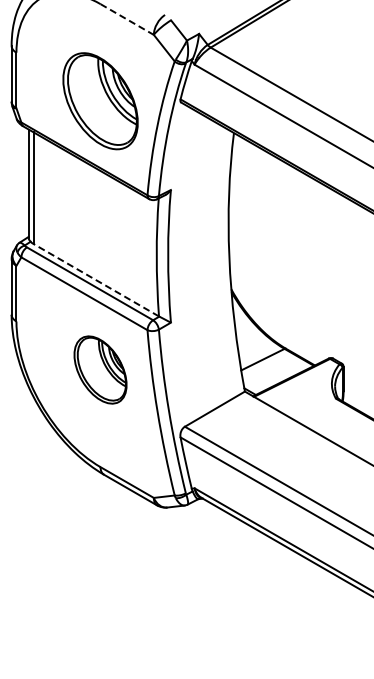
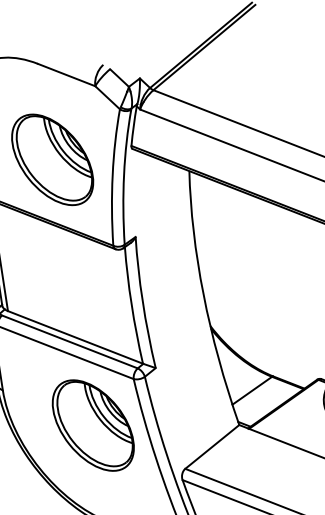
line: (127, 19) -> (66, 74), dashed -> solid
line: (95, 279) -> (74, 336), dashed -> solid
part: (100, 369) -> (93, 425), size x1.43

